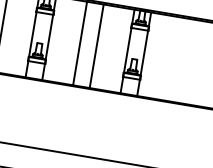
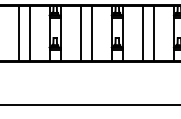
line: (174, 58) -> (142, 33), added
line: (191, 61) -> (153, 33), added

